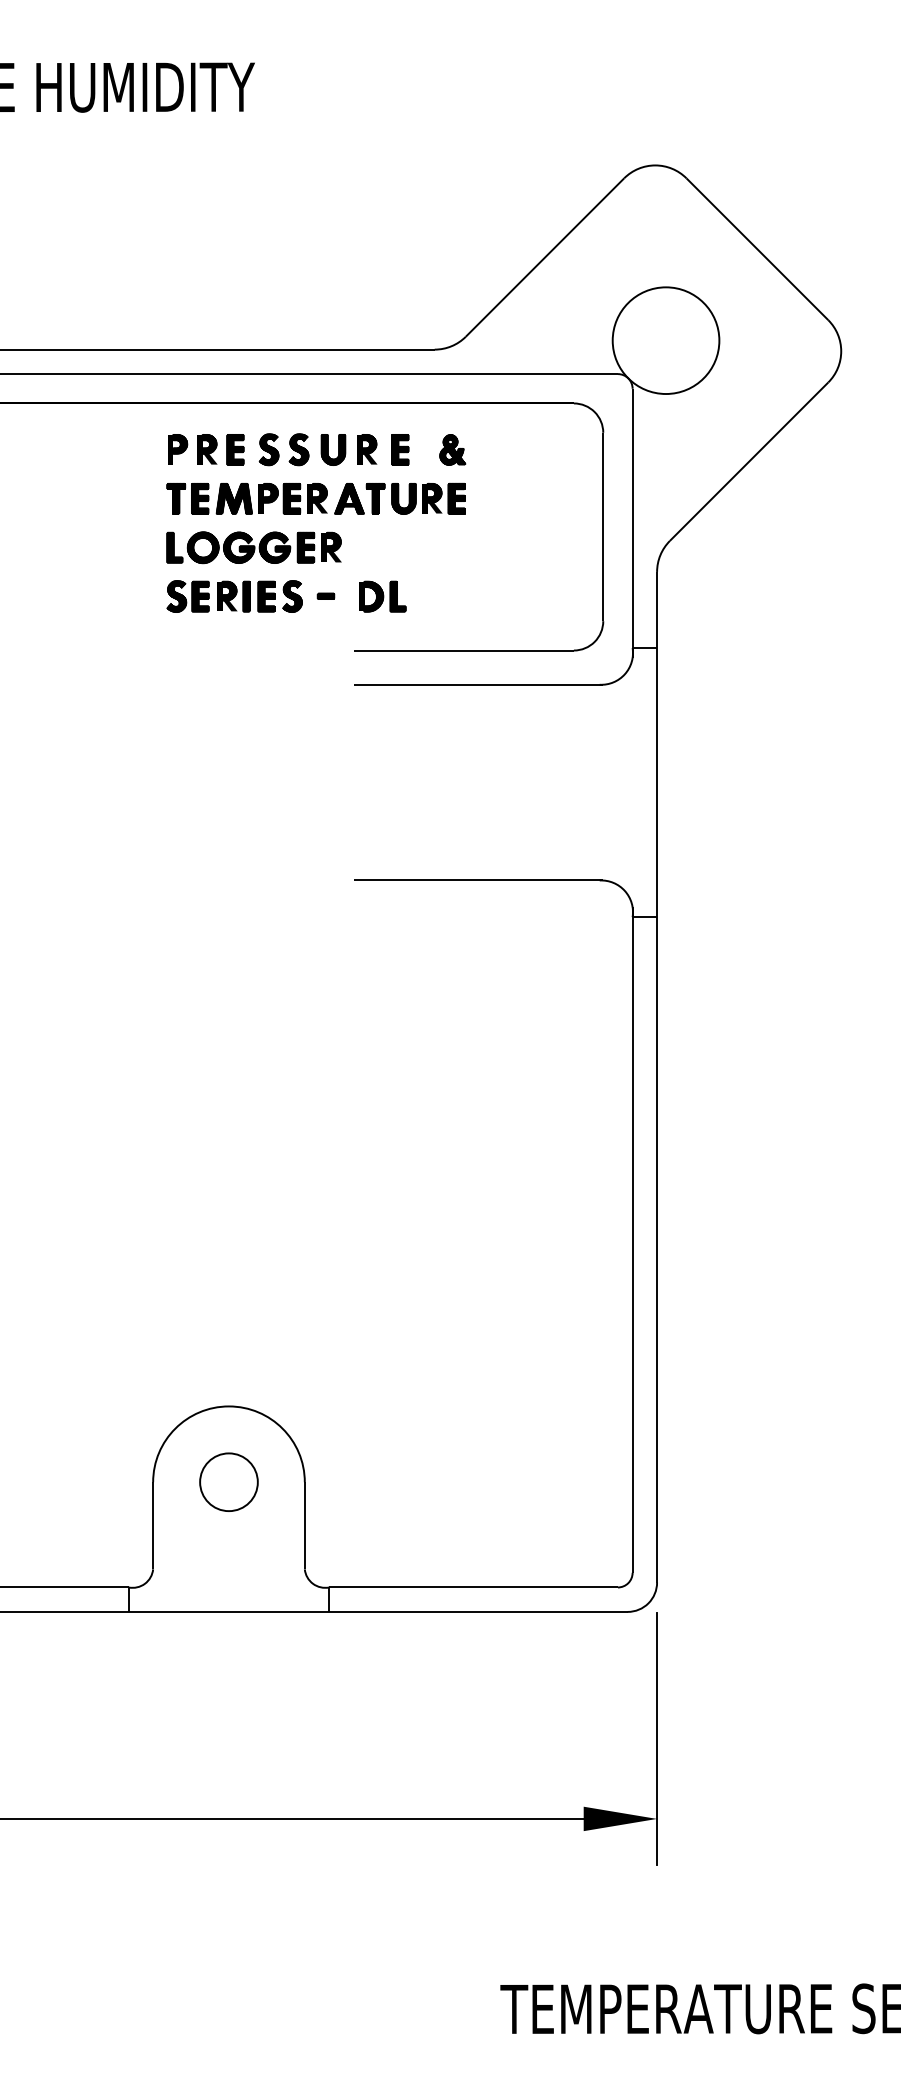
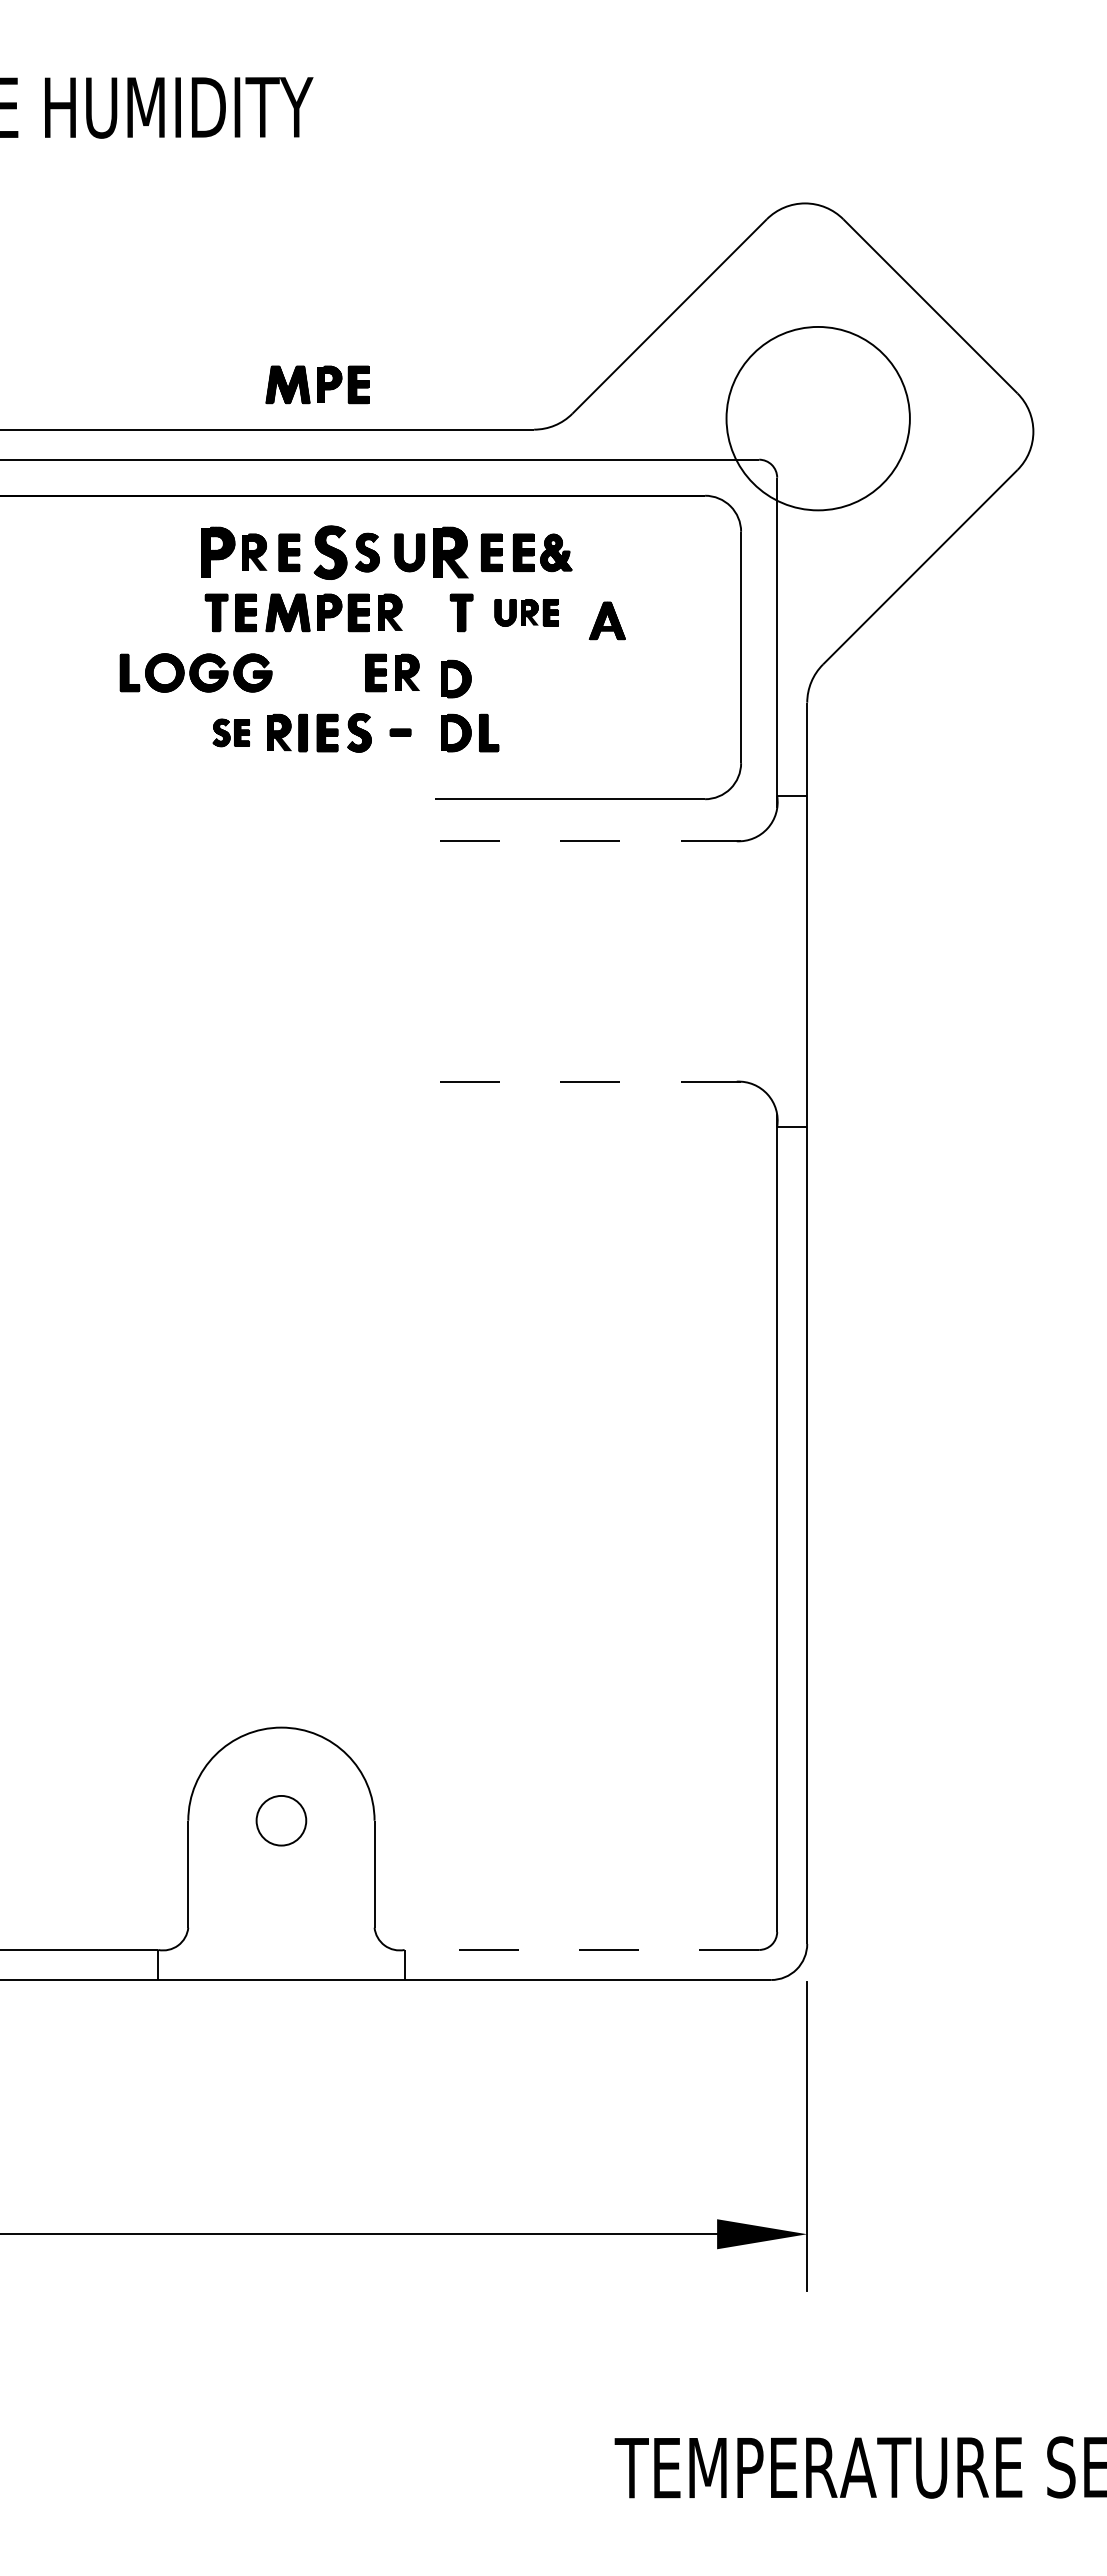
part: (258, 312) -> (317, 384), added
circle: (665, 340) -> (817, 418), size x1.4
part: (177, 448) -> (218, 551), size x1.4
part: (366, 448) -> (450, 551), size x1.4
part: (268, 449) -> (330, 552), size x1.4
part: (426, 449) -> (523, 552), added
part: (348, 498) -> (606, 620), moved
part: (428, 498) -> (526, 612), size x0.7
part: (228, 547) -> (195, 672), moved
part: (371, 552) -> (456, 678), added
part: (188, 596) -> (231, 732), size x0.7
line: (478, 684) -> (587, 841), solid -> dashed
line: (478, 880) -> (587, 1081), solid -> dashed
circle: (228, 1482) -> (280, 1820), size x0.7
line: (473, 1587) -> (581, 1949), solid -> dashed

